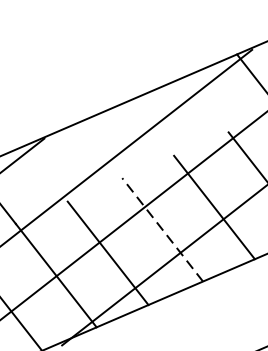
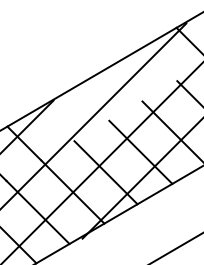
line: (162, 229) -> (140, 152), dashed -> solid

